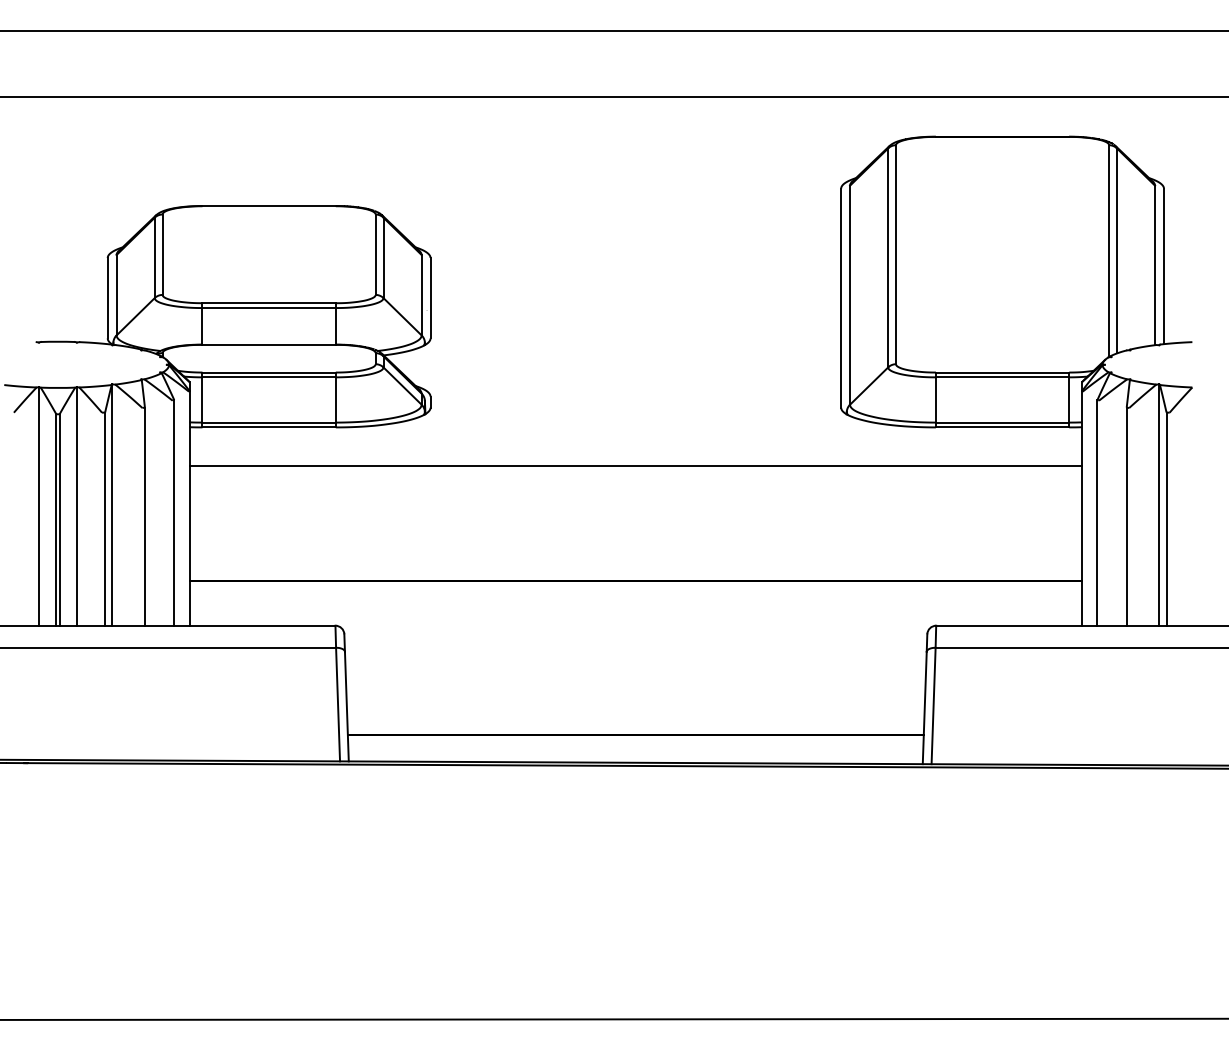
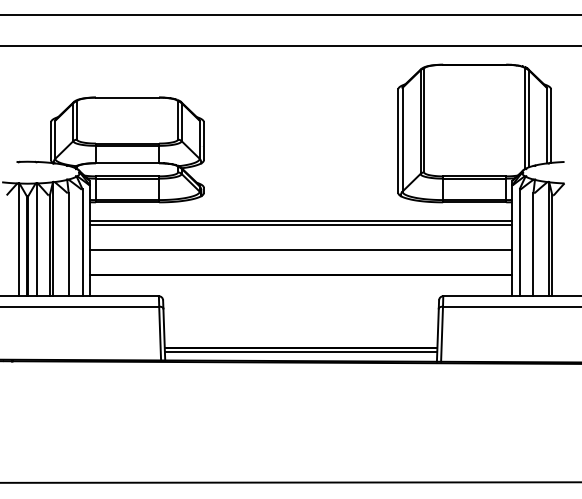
line: (634, 476) -> (300, 225), added
line: (634, 527) -> (300, 249), added
line: (634, 742) -> (300, 351), added

